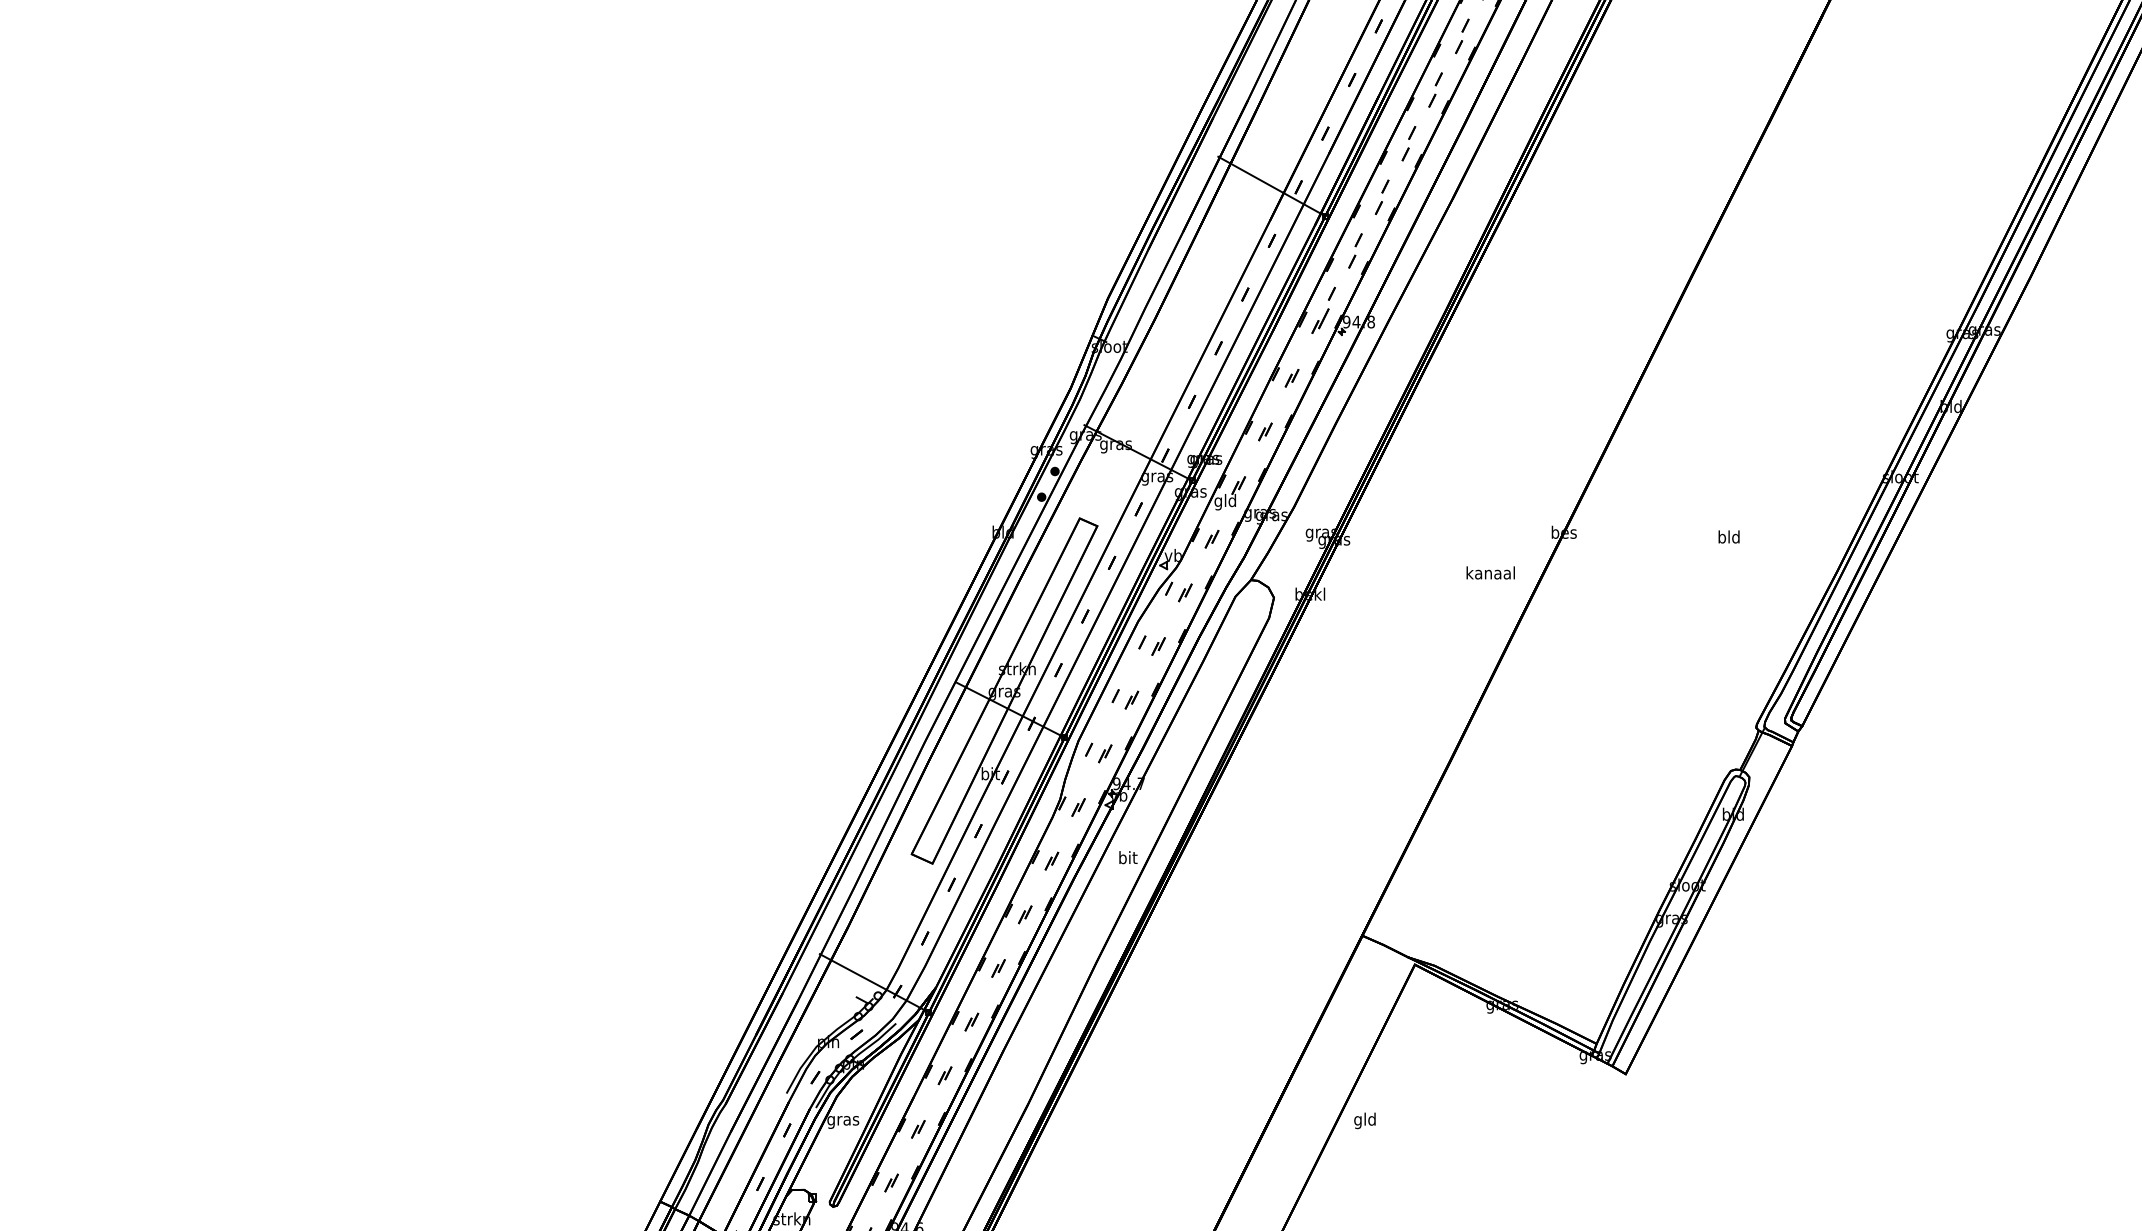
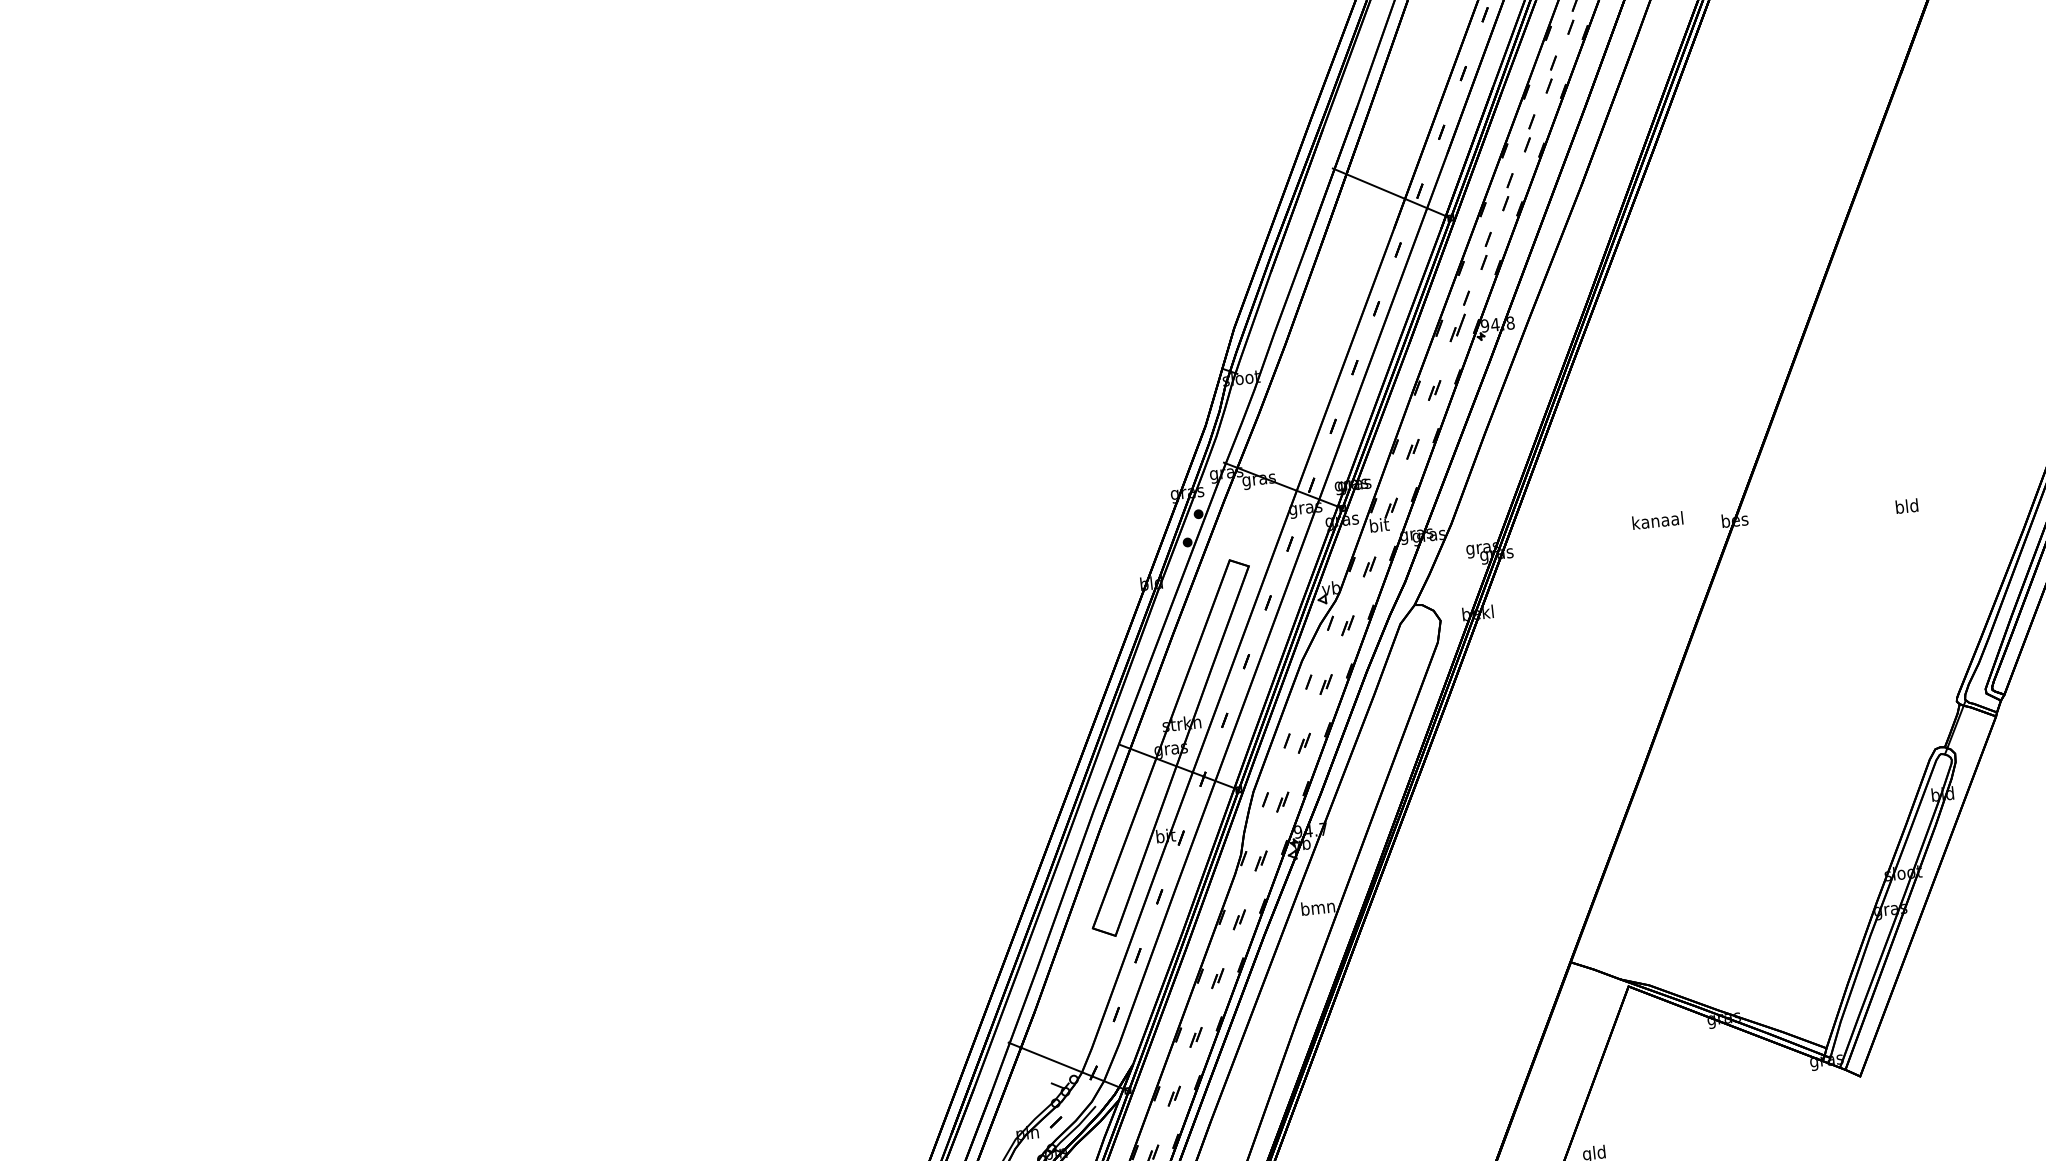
text: (1224, 502) -> (1378, 527), gld -> bit
text: (1490, 572) -> (1657, 520), moved
text: (1127, 857) -> (1317, 907), bit -> bmn

